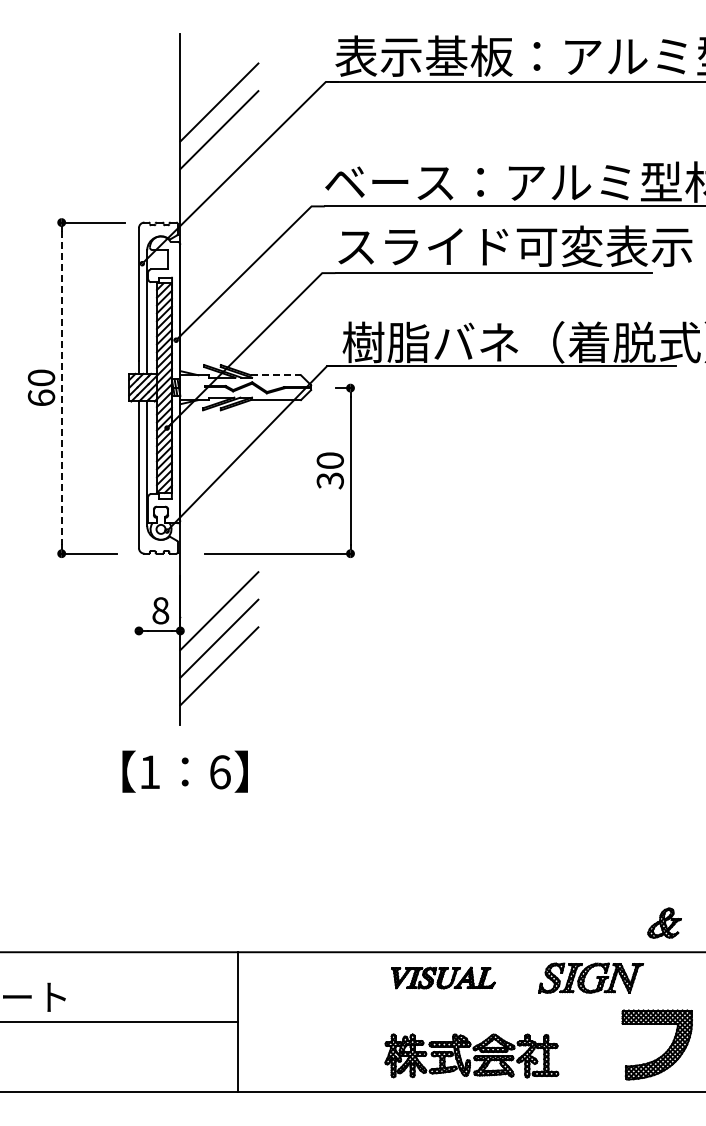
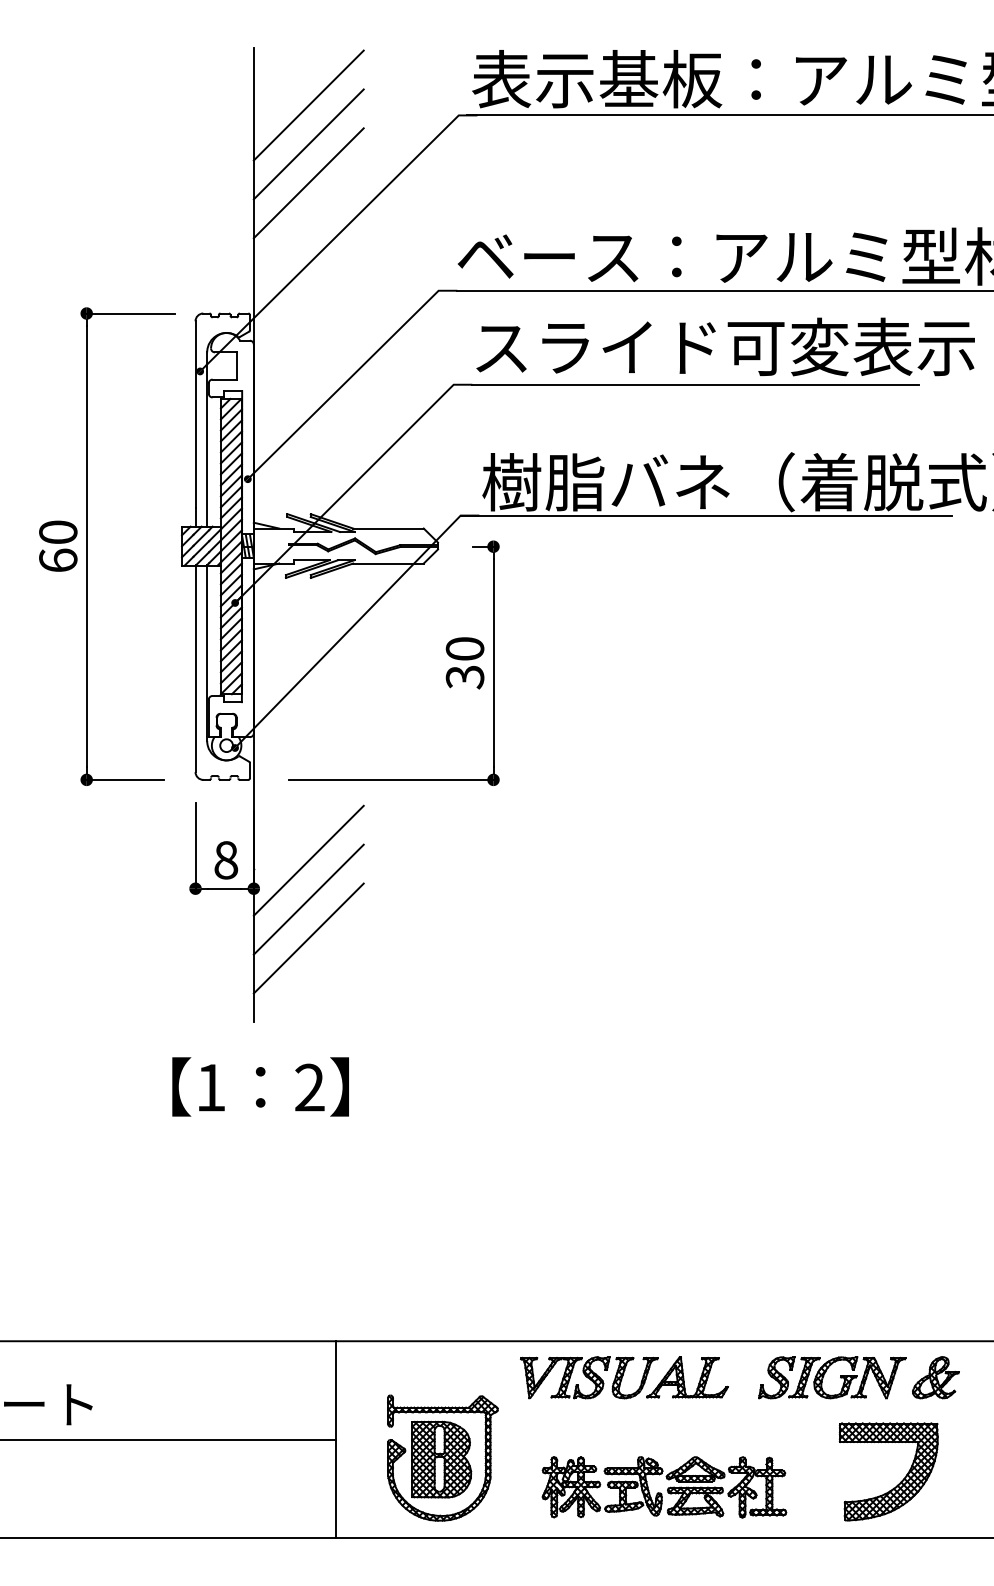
line: (219, 74) -> (308, 104), added
line: (276, 375) -> (389, 528), dashed -> solid
line: (61, 388) -> (86, 547), dashed -> solid
line: (138, 600) -> (194, 845), added
text: (219, 772) -> (308, 1088), 6 -> 2
part: (664, 922) -> (935, 1376), moved
part: (443, 977) -> (624, 1376), size x1.43
part: (314, 1034) -> (442, 1457), added
part: (664, 1052) -> (899, 1482), moved

